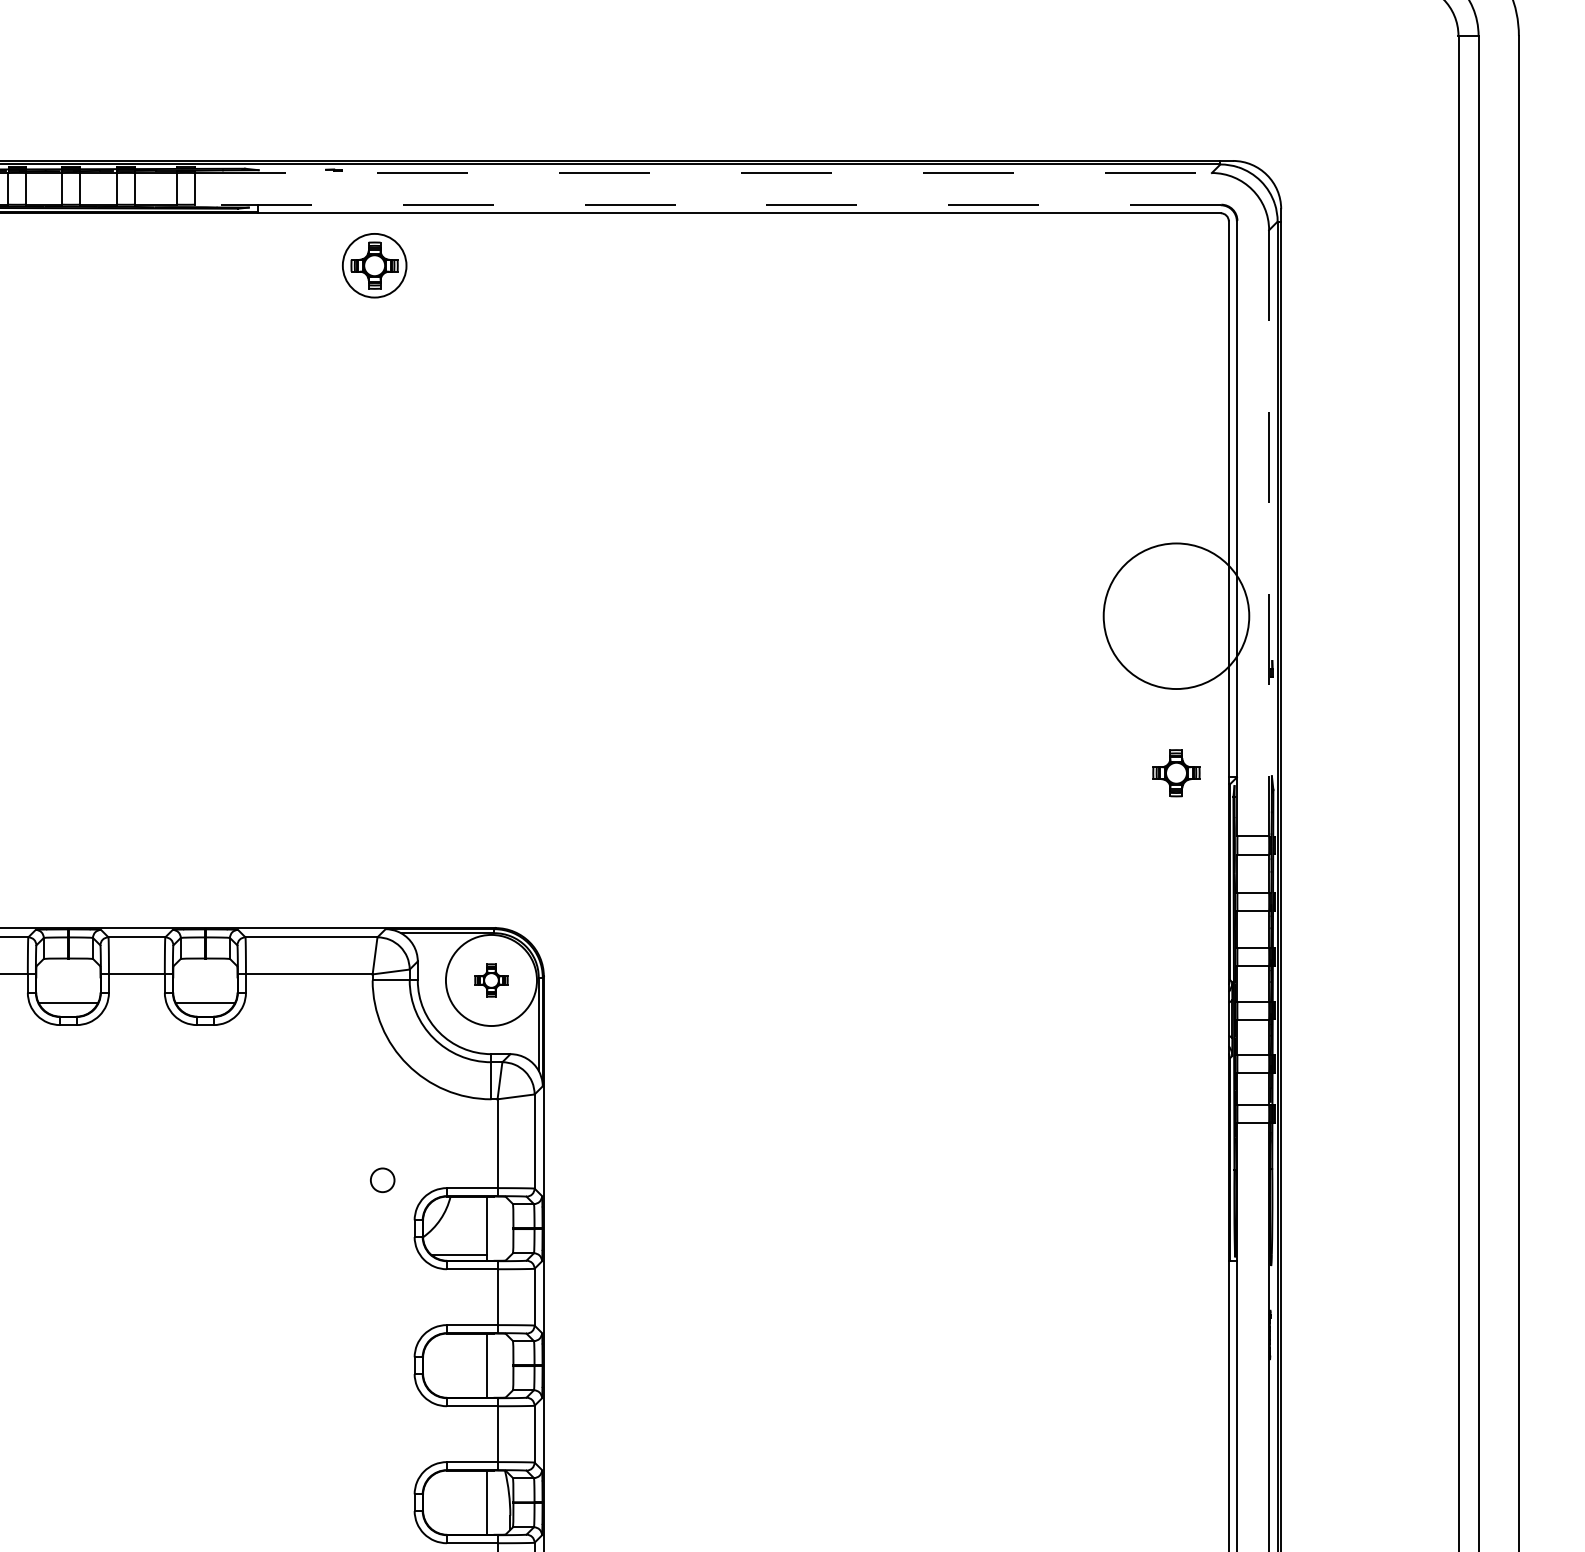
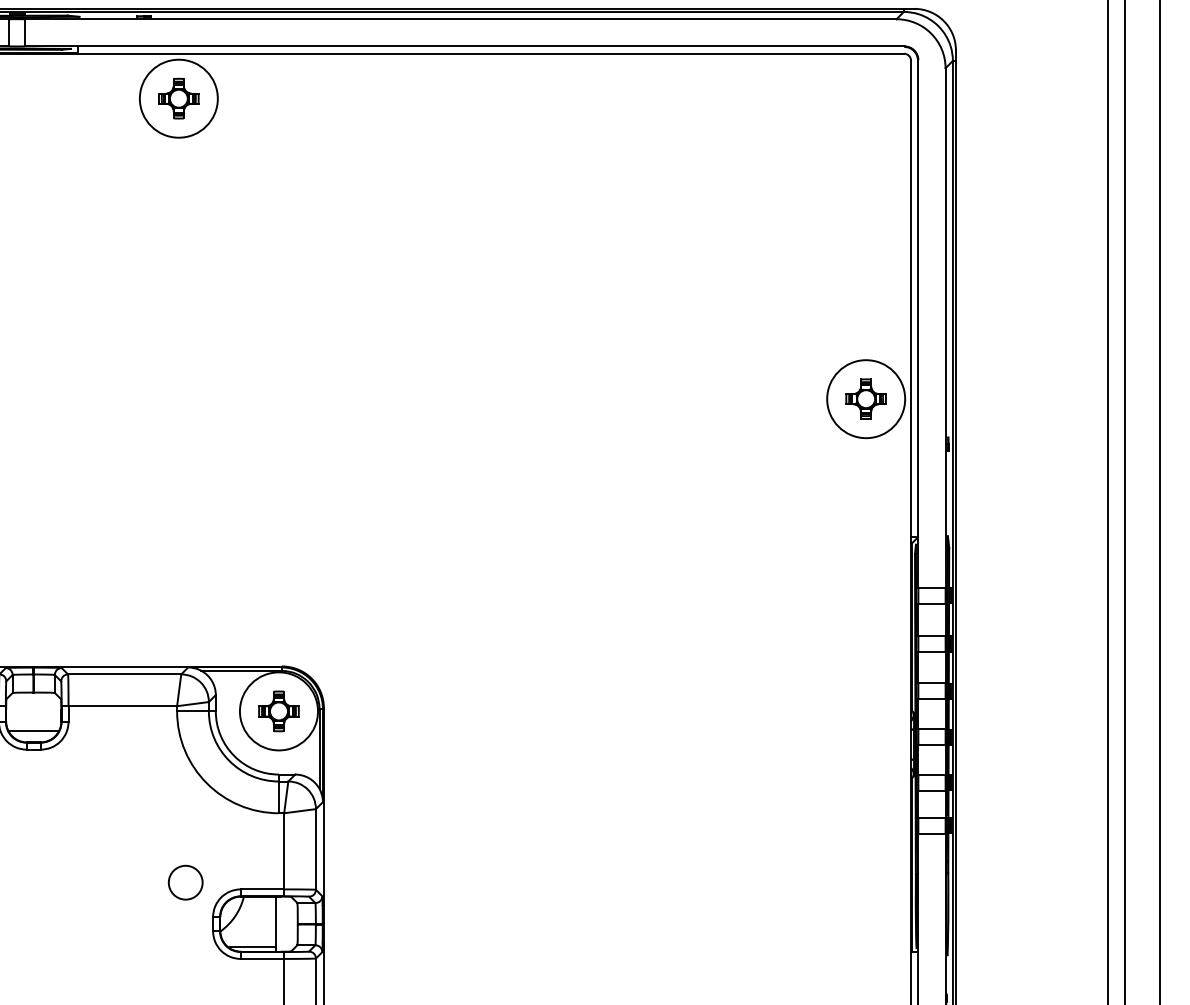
line: (703, 173) -> (460, 19), dashed -> solid
line: (707, 204) -> (464, 46), dashed -> solid
circle: (374, 265) -> (178, 98), size x1.43
line: (1269, 533) -> (945, 328), dashed -> solid
circle: (1176, 615) -> (866, 398), size x0.62
part: (1176, 773) -> (866, 399), moved
part: (491, 980) -> (279, 711), size x1.43
circle: (382, 1180) -> (185, 882), size x1.67

